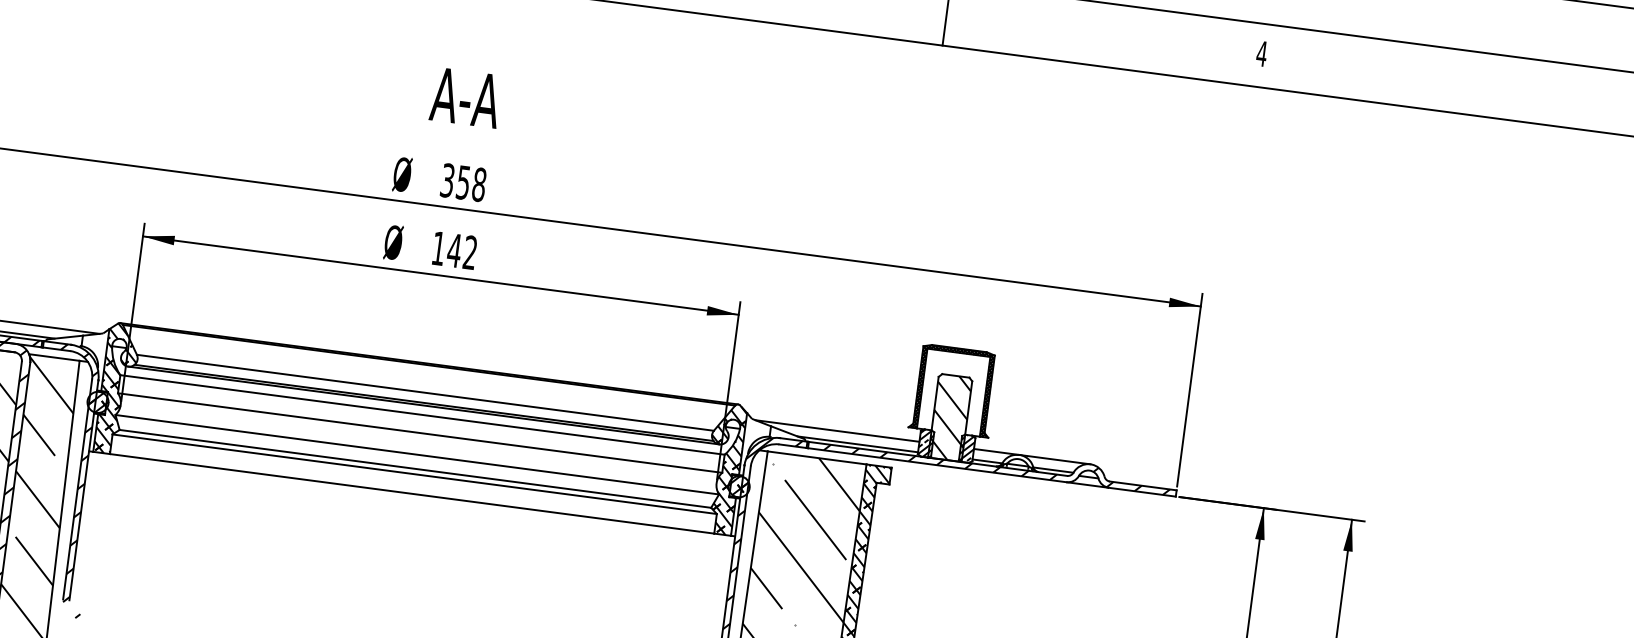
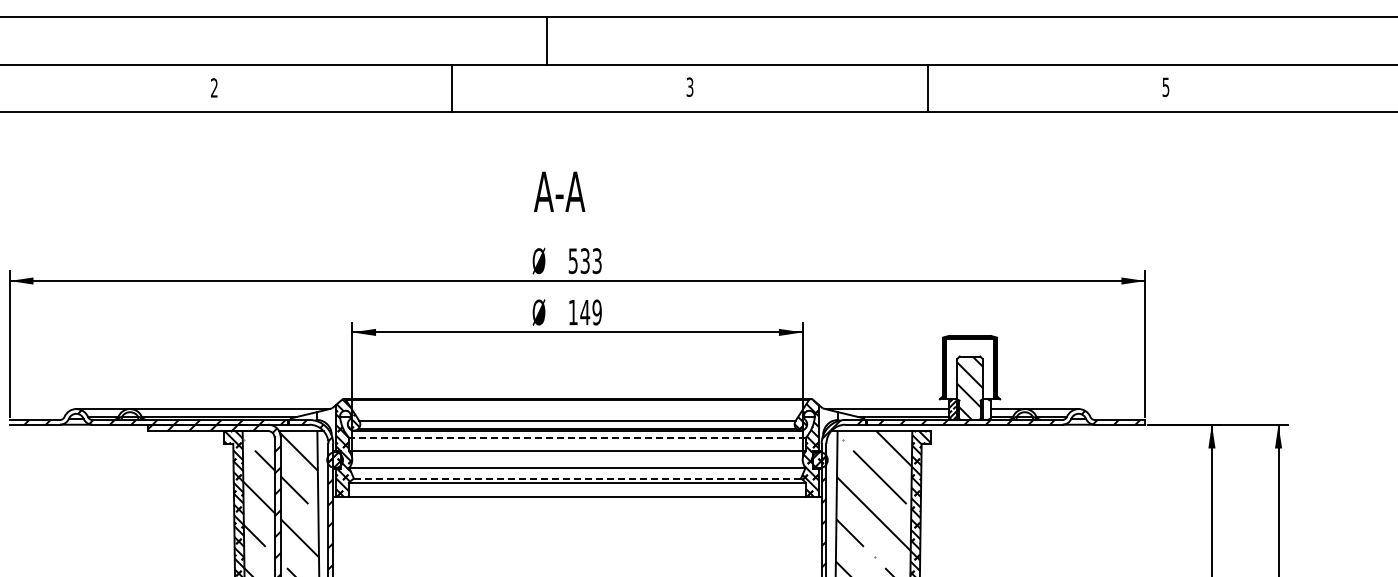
text: (1261, 54) -> (1165, 87), 4 -> 5
text: (465, 97) -> (559, 191), moved
text: (463, 183) -> (585, 261), 358 -> 533
text: (469, 252) -> (596, 312), 142 -> 149
line: (421, 414) -> (576, 437), solid -> dashed
hatch: (967, 447) -> (985, 408), removed
line: (415, 468) -> (577, 478), solid -> dashed

